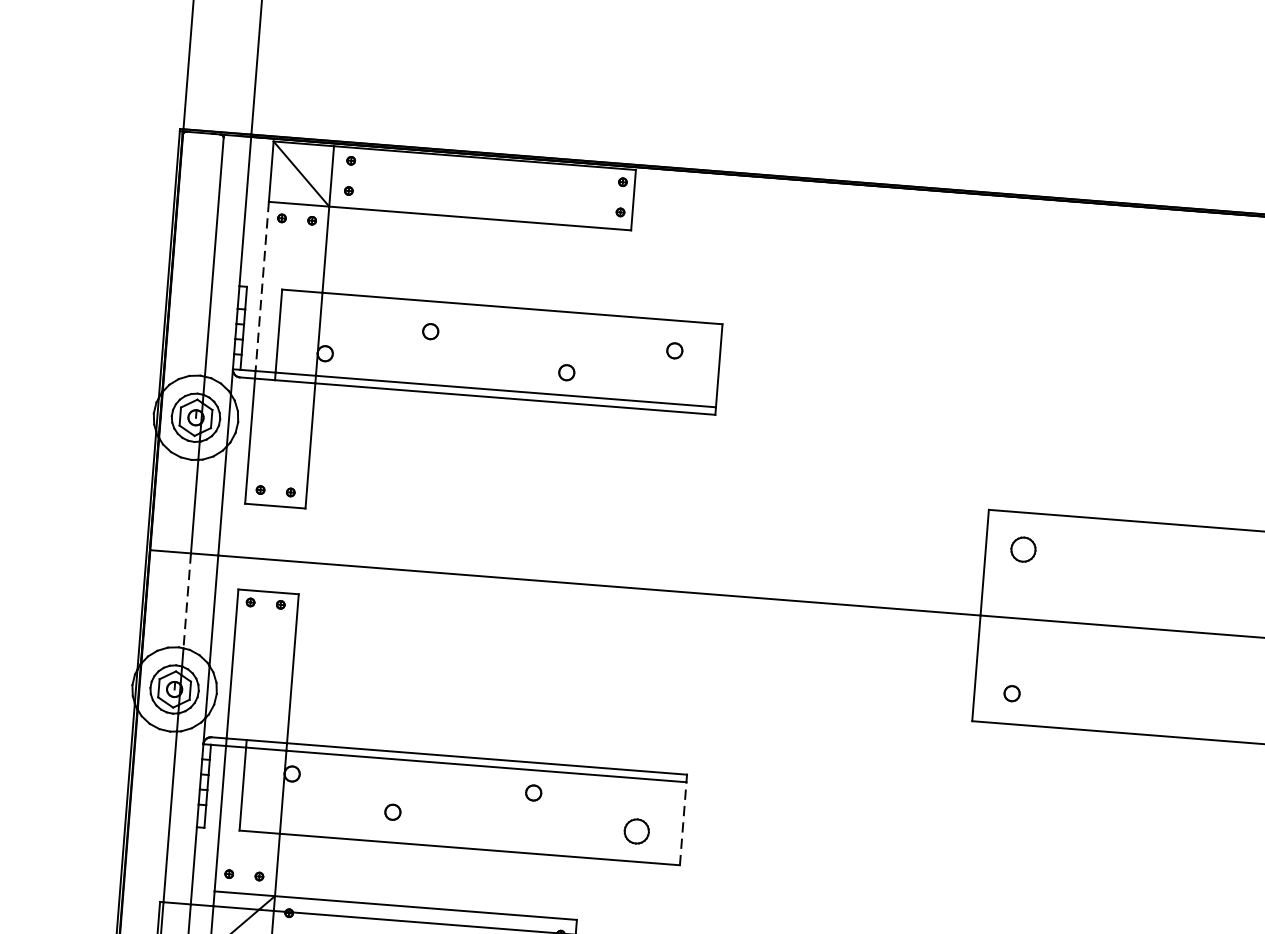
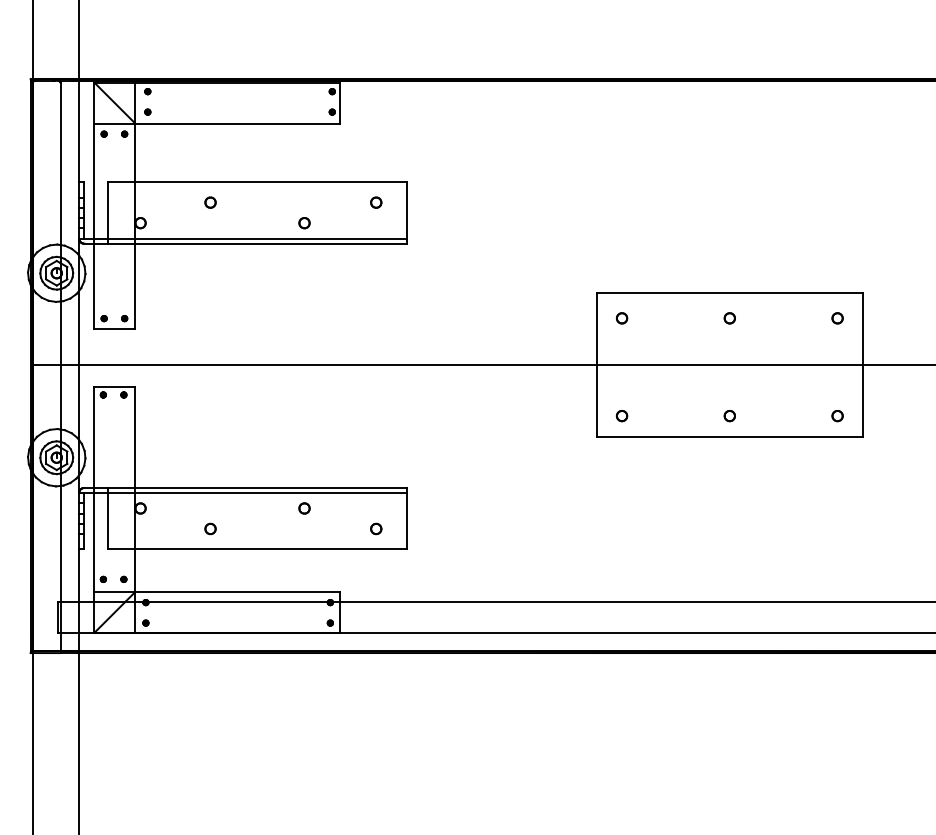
line: (262, 287) -> (94, 181), dashed -> solid
part: (1022, 549) -> (621, 318), size x0.62
part: (1181, 562) -> (729, 318), added
line: (187, 601) -> (60, 397), dashed -> solid
part: (1170, 706) -> (729, 416), added
line: (683, 822) -> (407, 520), dashed -> solid
part: (637, 830) -> (376, 528), size x0.62

